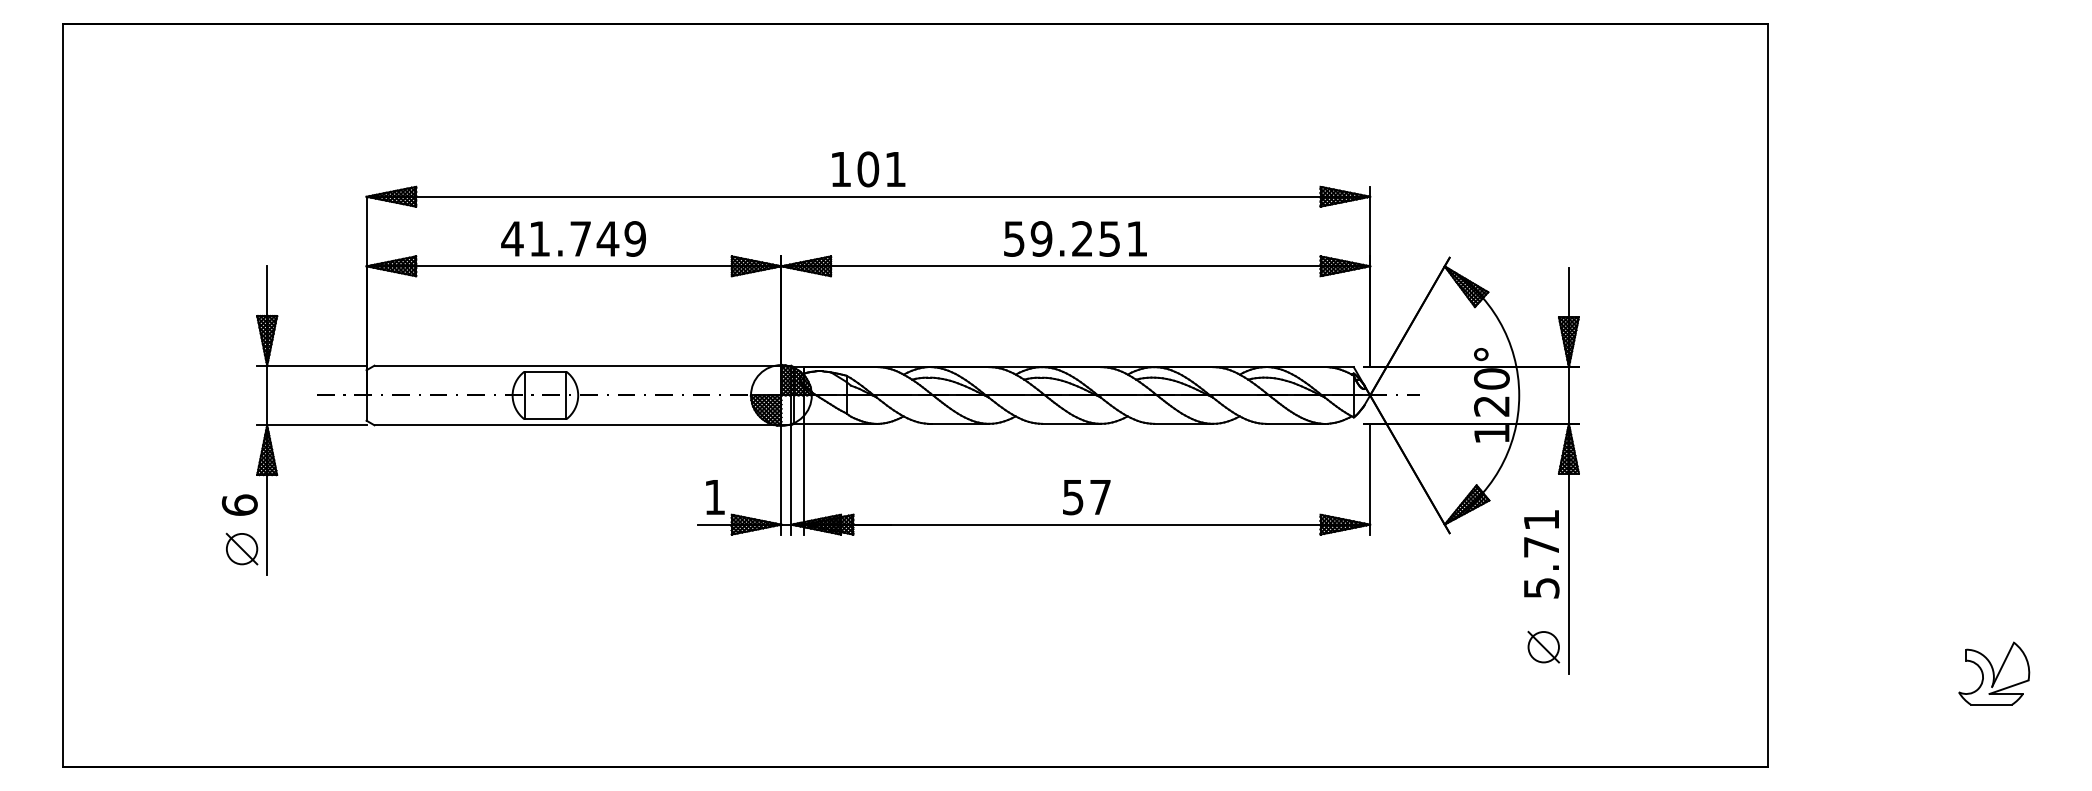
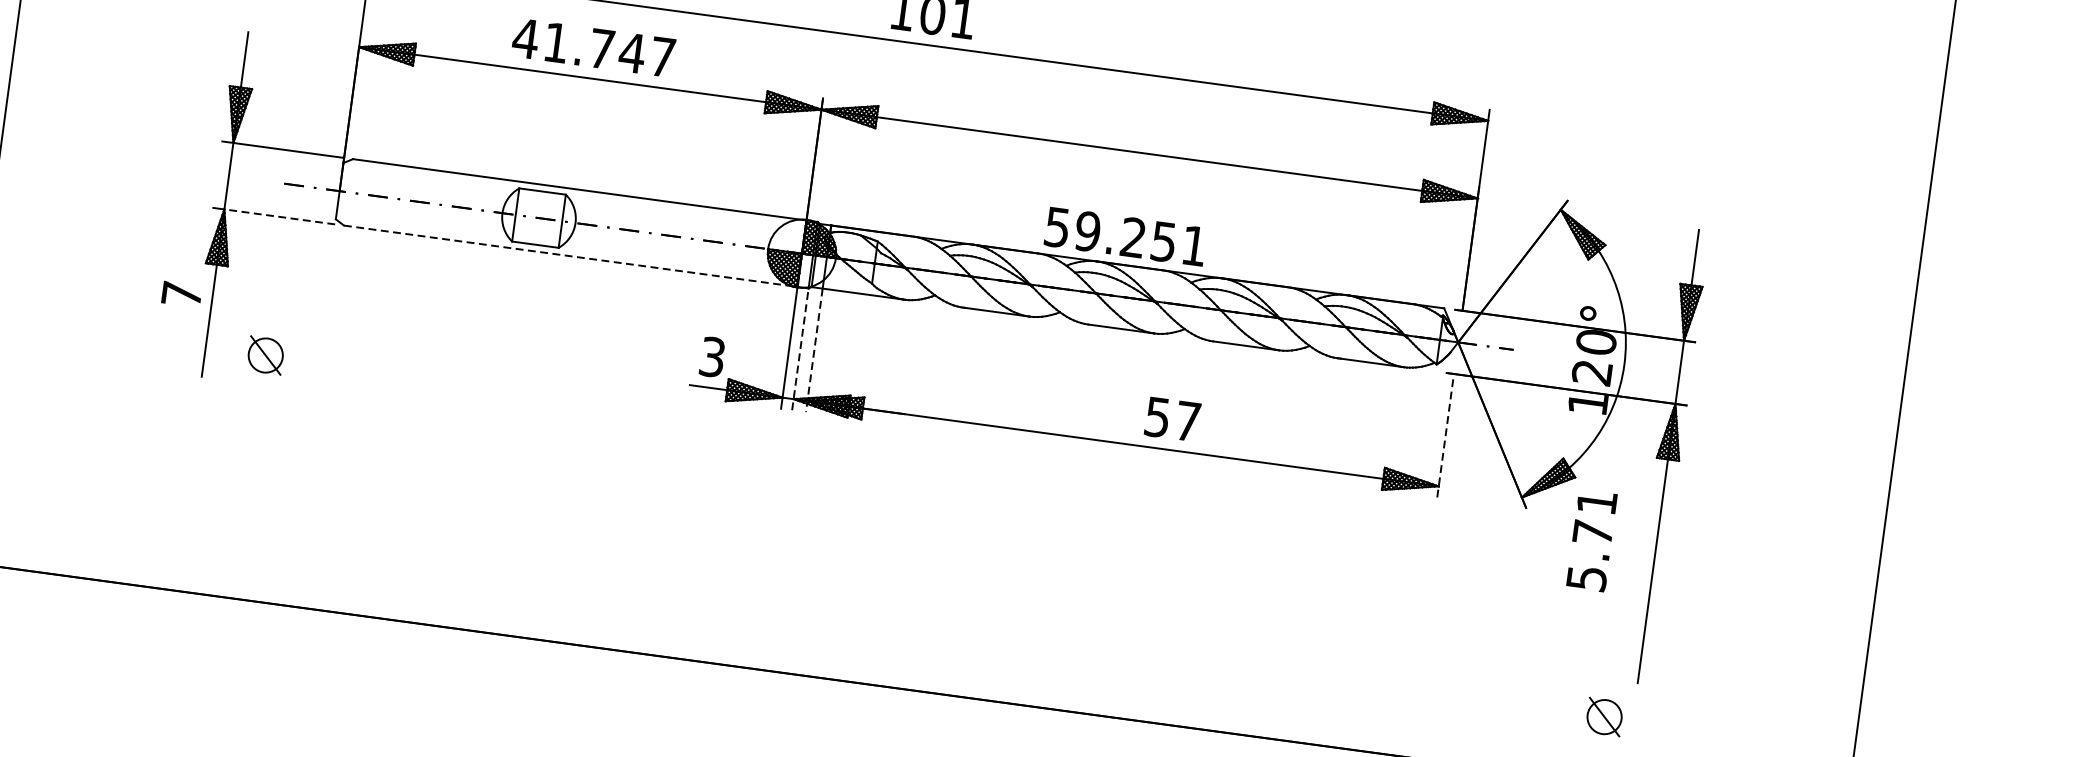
text: (634, 238) -> (661, 56), 41.749 -> 41.747
text: (1075, 238) -> (1125, 236), moved
line: (316, 425) -> (279, 217), solid -> dashed
line: (578, 425) -> (571, 256), solid -> dashed
line: (1370, 478) -> (1446, 434), solid -> dashed
line: (791, 479) -> (800, 348), solid -> dashed
line: (803, 479) -> (813, 350), solid -> dashed
text: (714, 497) -> (712, 357), 1 -> 3
text: (1086, 497) -> (1172, 419), moved
text: (239, 504) -> (181, 293), 6 -> 7
part: (241, 548) -> (265, 354), moved
text: (1541, 554) -> (1591, 540), moved
part: (1543, 646) -> (1604, 716), moved

